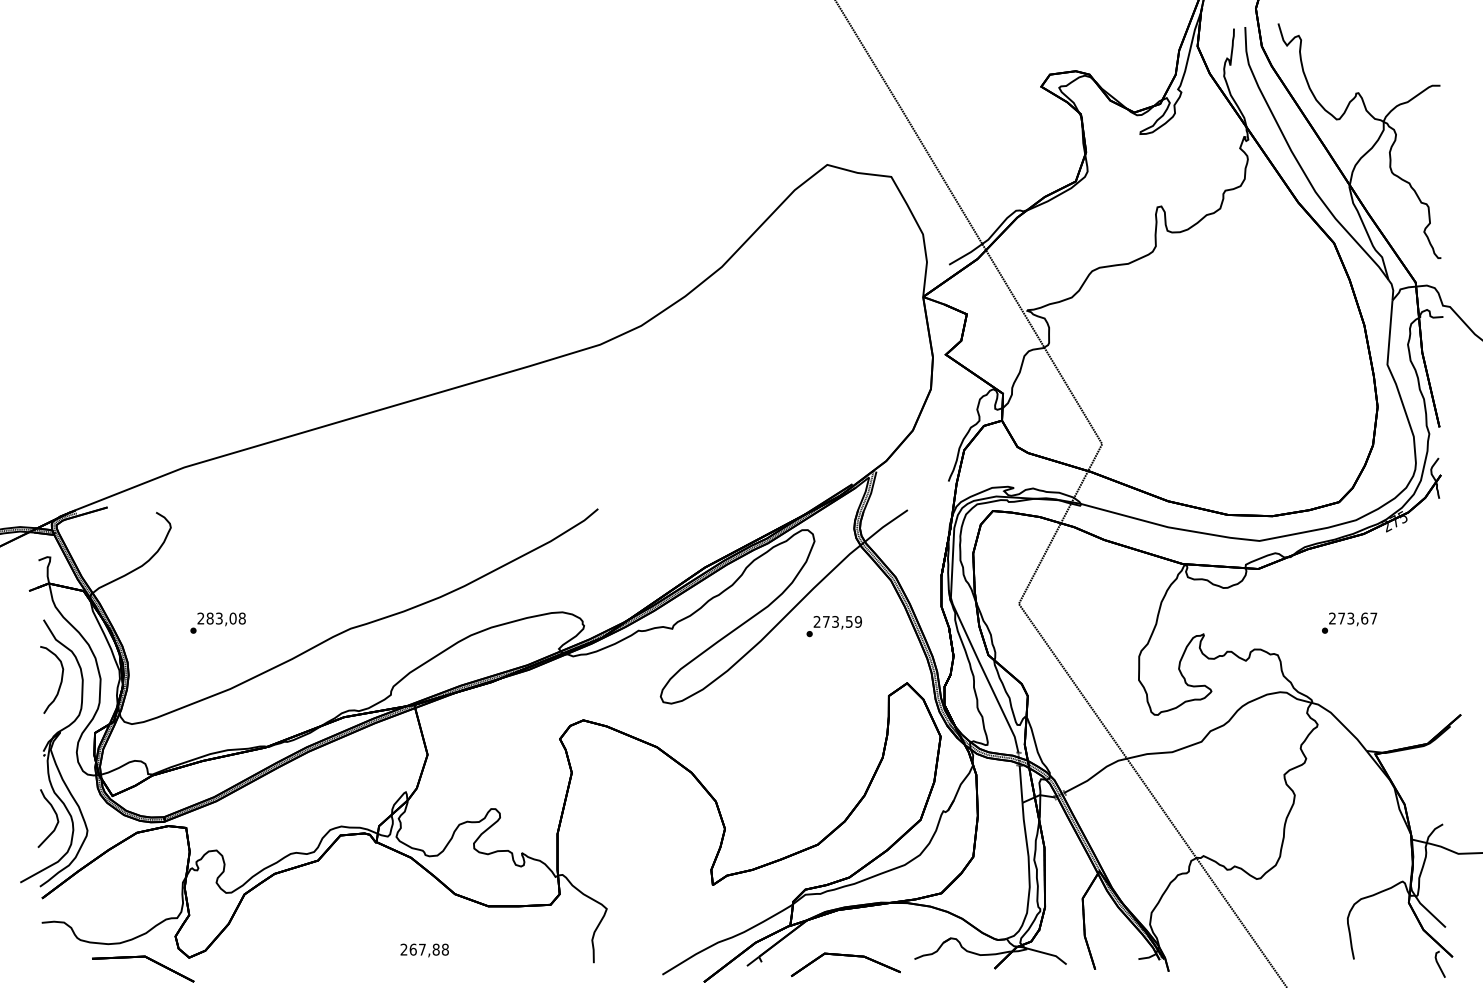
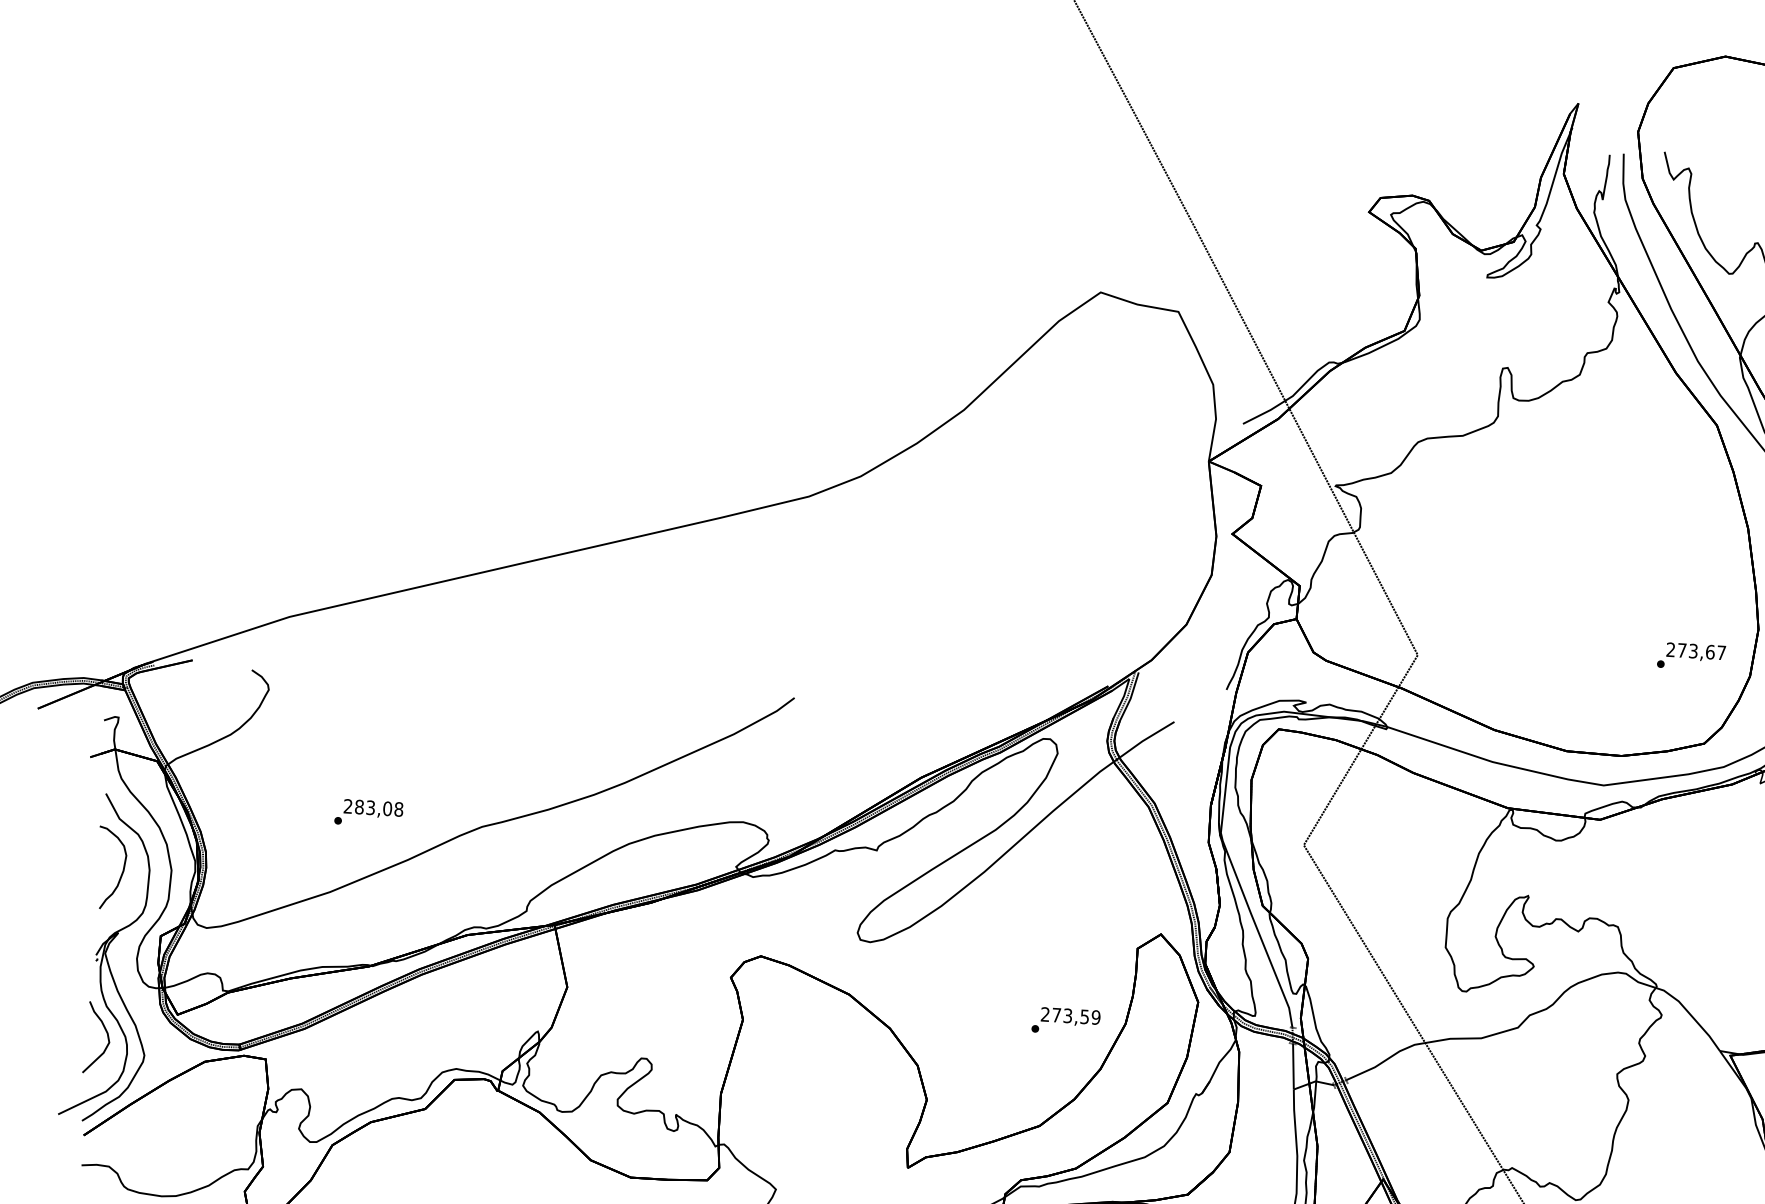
text: (217, 622) -> (368, 812), moved
text: (1349, 622) -> (1691, 655), moved
text: (833, 626) -> (1065, 1021), moved

